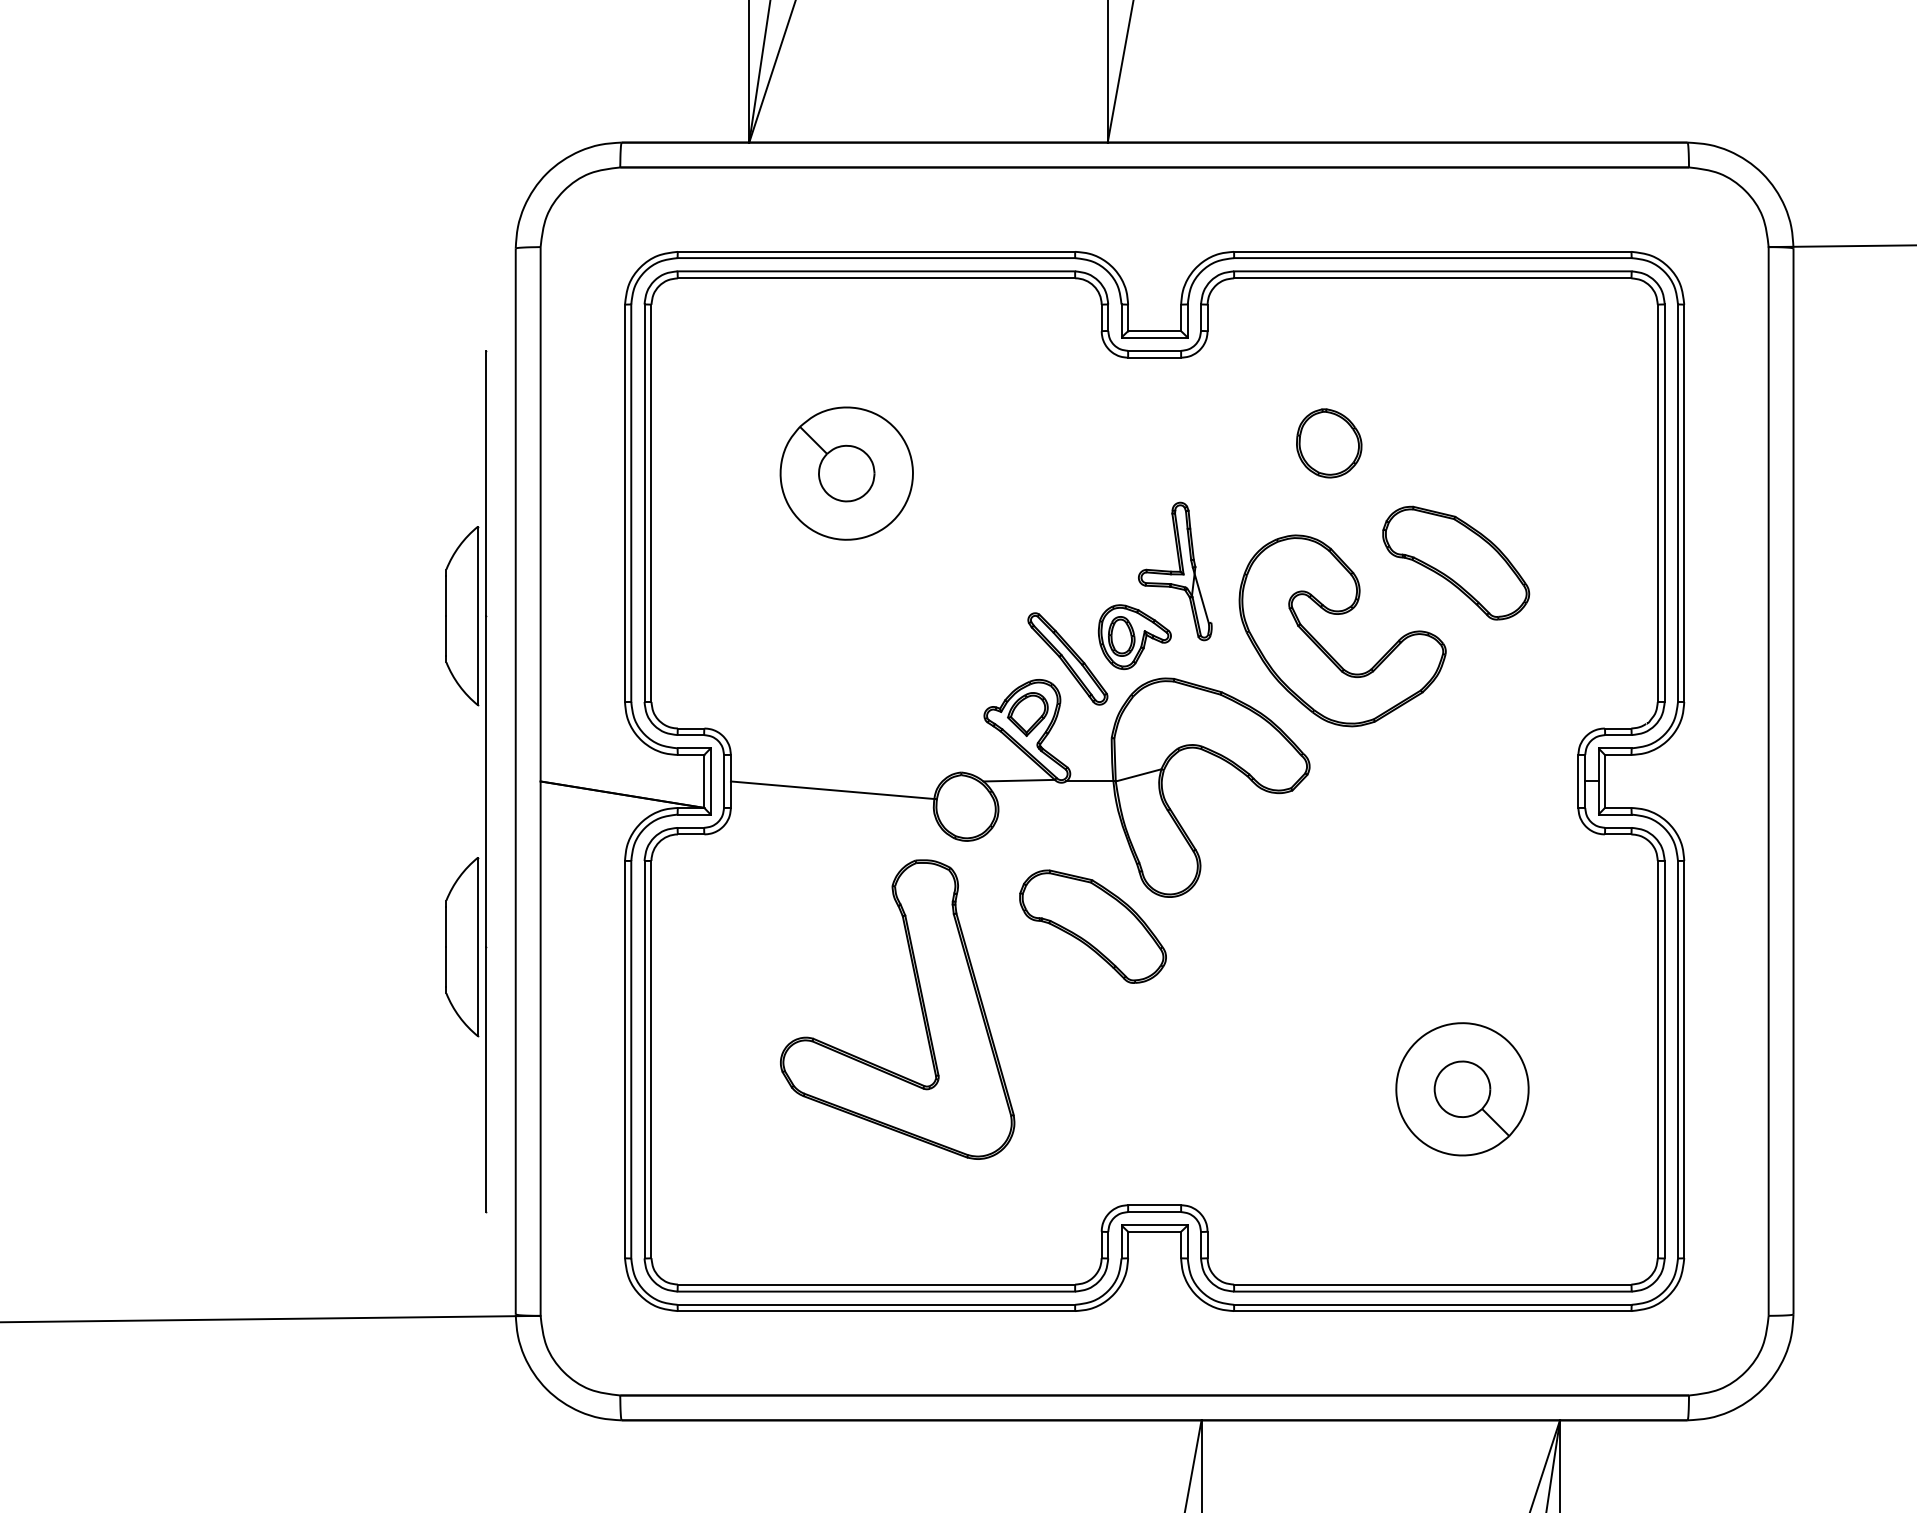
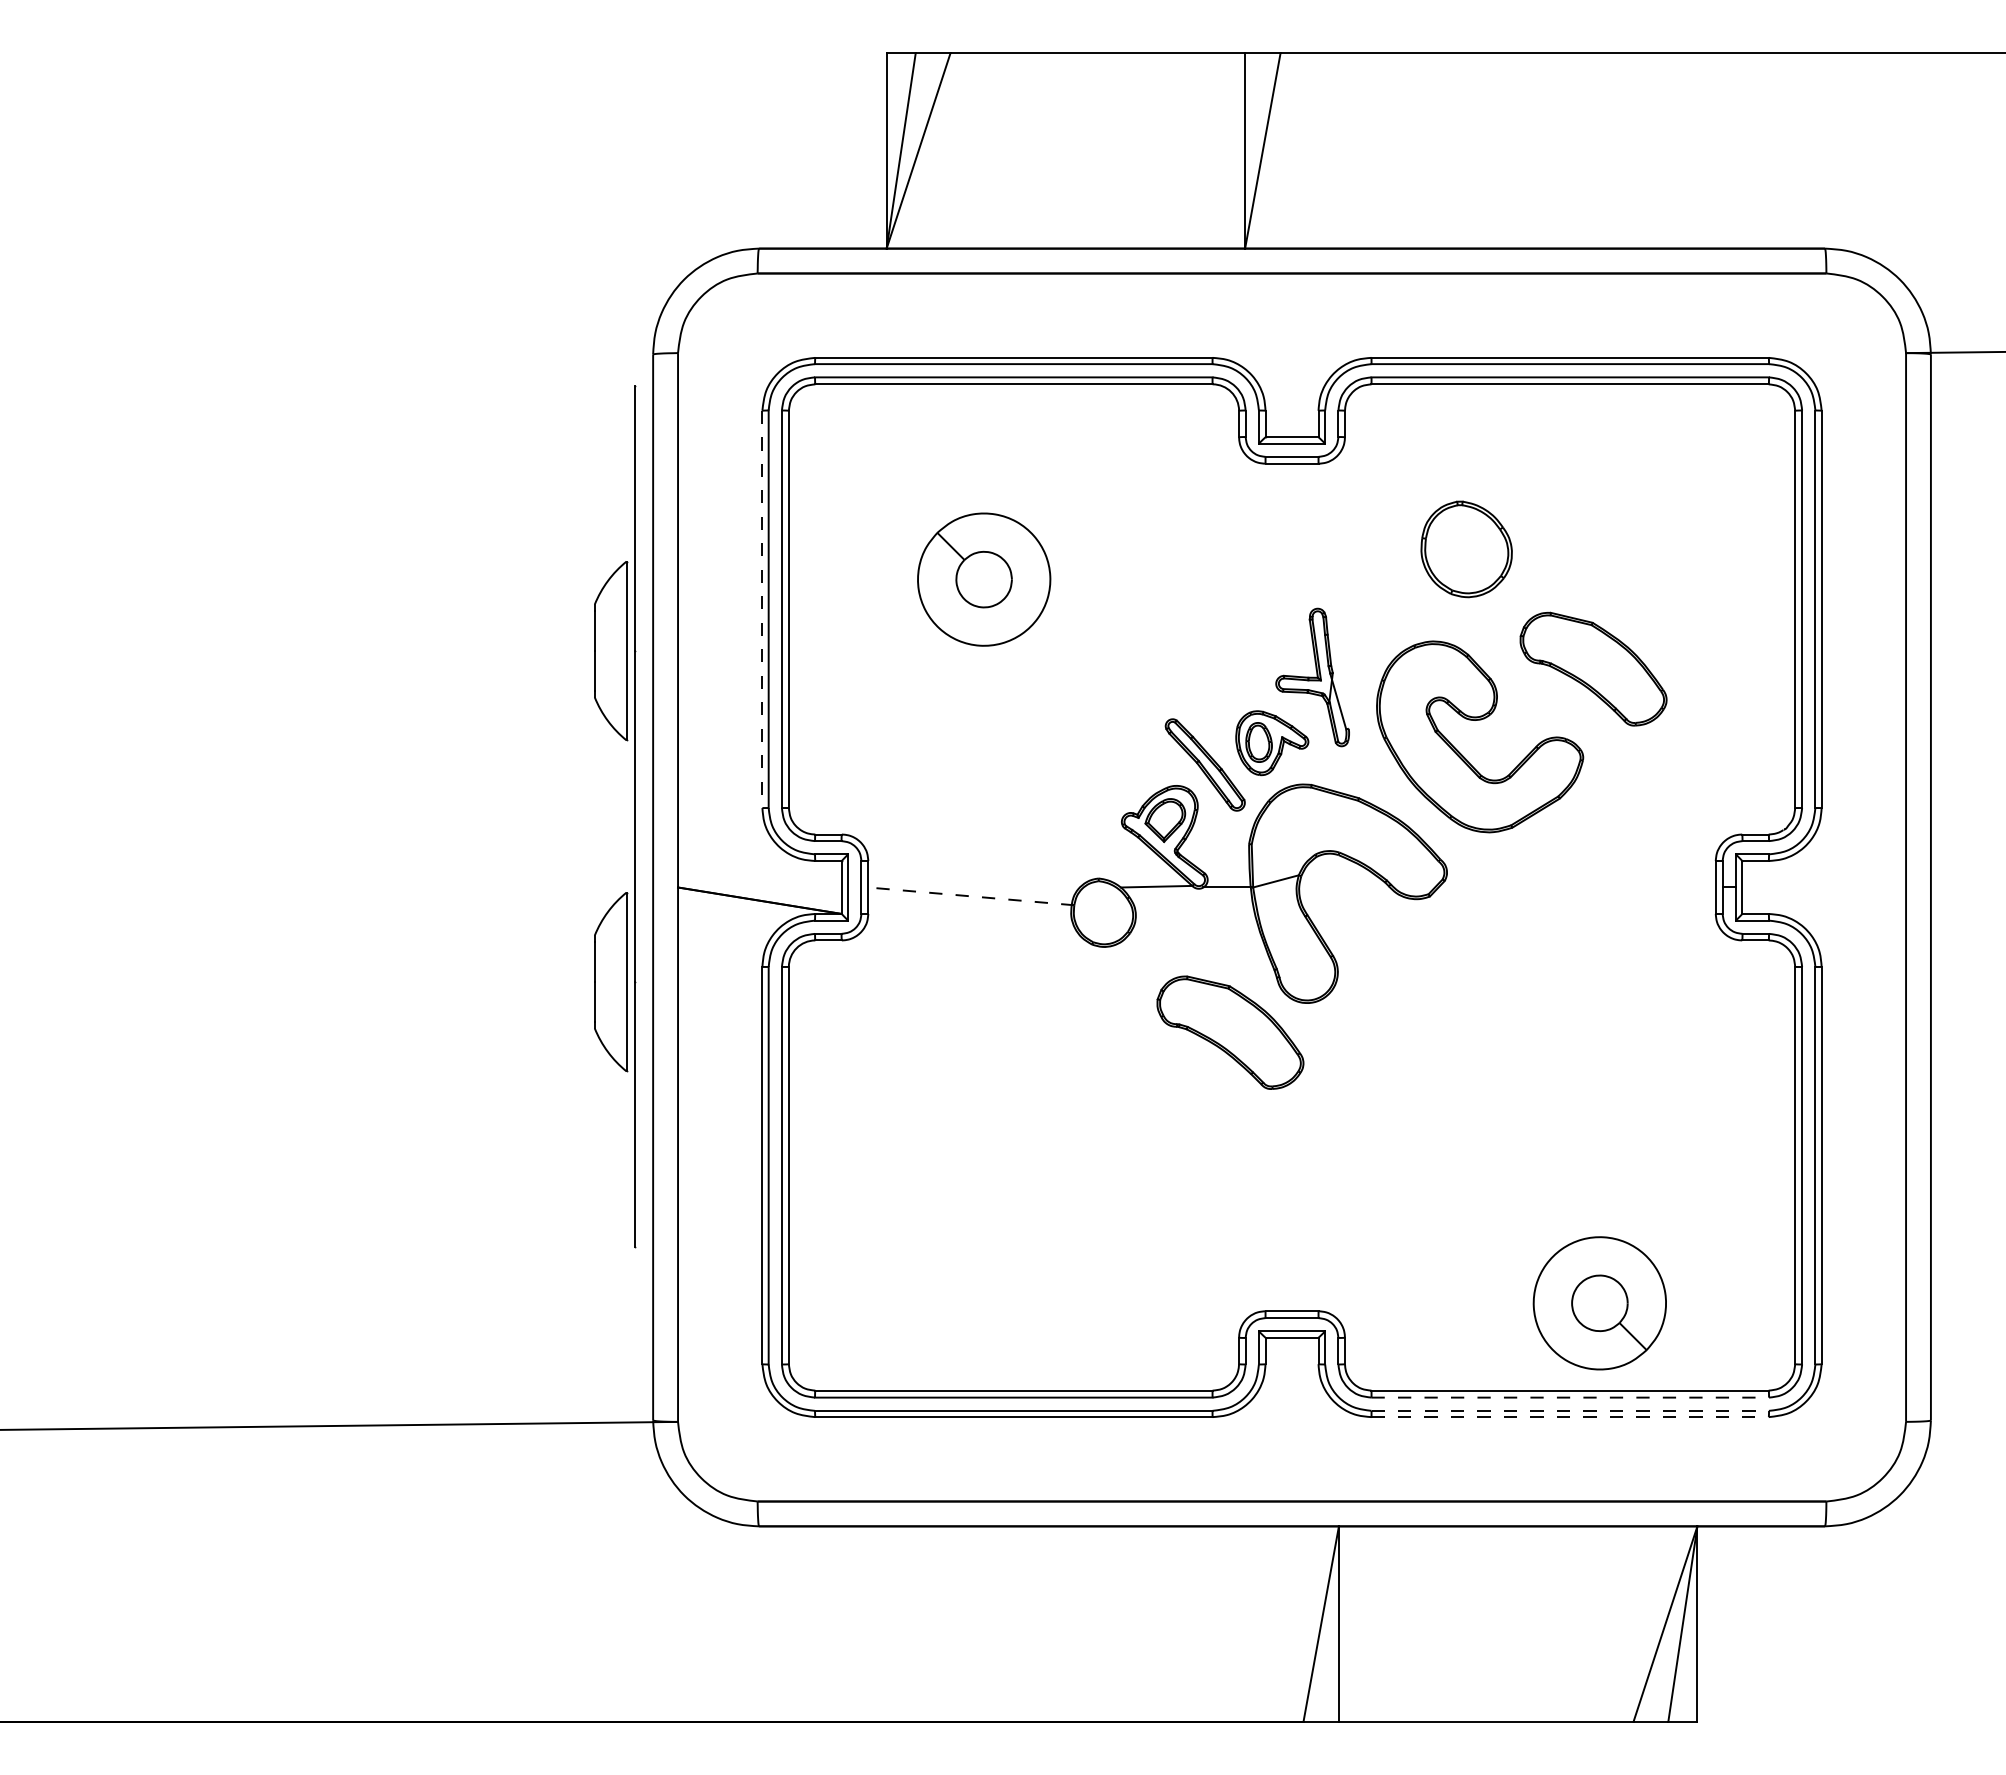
part: (1329, 443) -> (1466, 549), size x1.4
line: (625, 503) -> (762, 609), solid -> dashed
part: (486, 781) -> (634, 816), moved
line: (833, 790) -> (970, 896), solid -> dashed
part: (920, 1005) -> (1057, 1111), removed
part: (1462, 1089) -> (1599, 1303), moved
line: (1433, 1291) -> (1570, 1397), solid -> dashed
line: (1433, 1304) -> (1570, 1410), solid -> dashed
line: (1433, 1311) -> (1570, 1417), solid -> dashed

